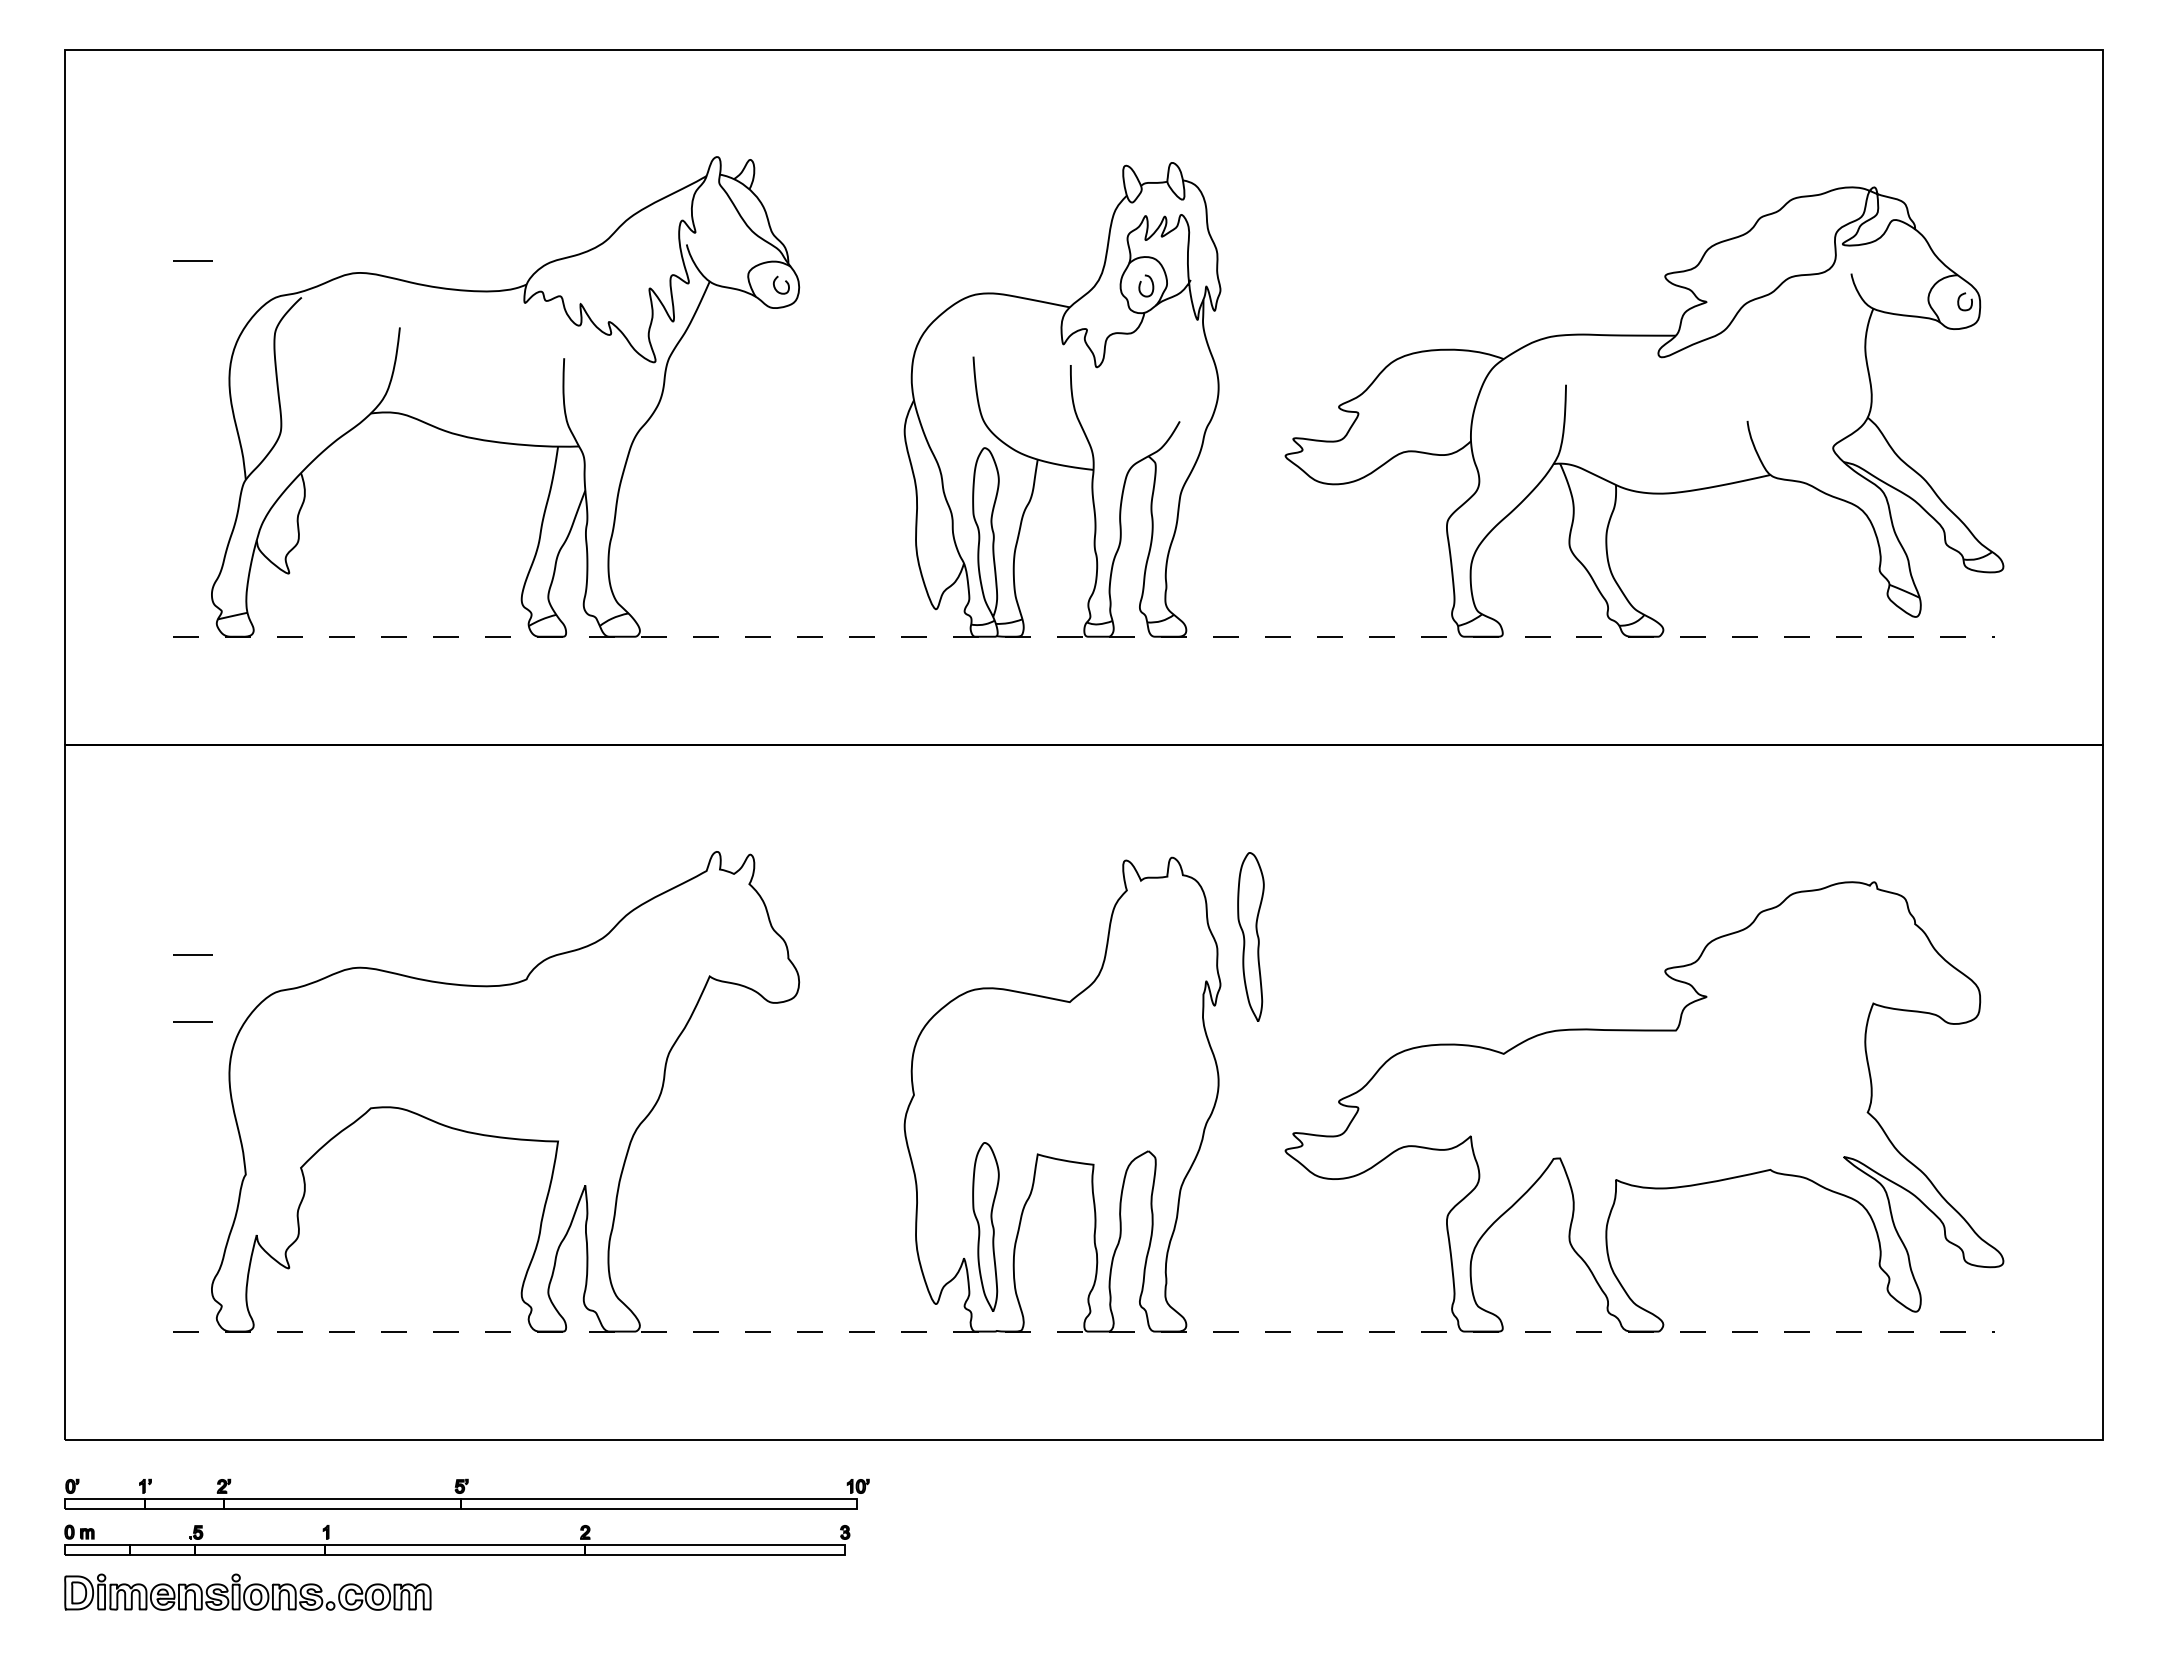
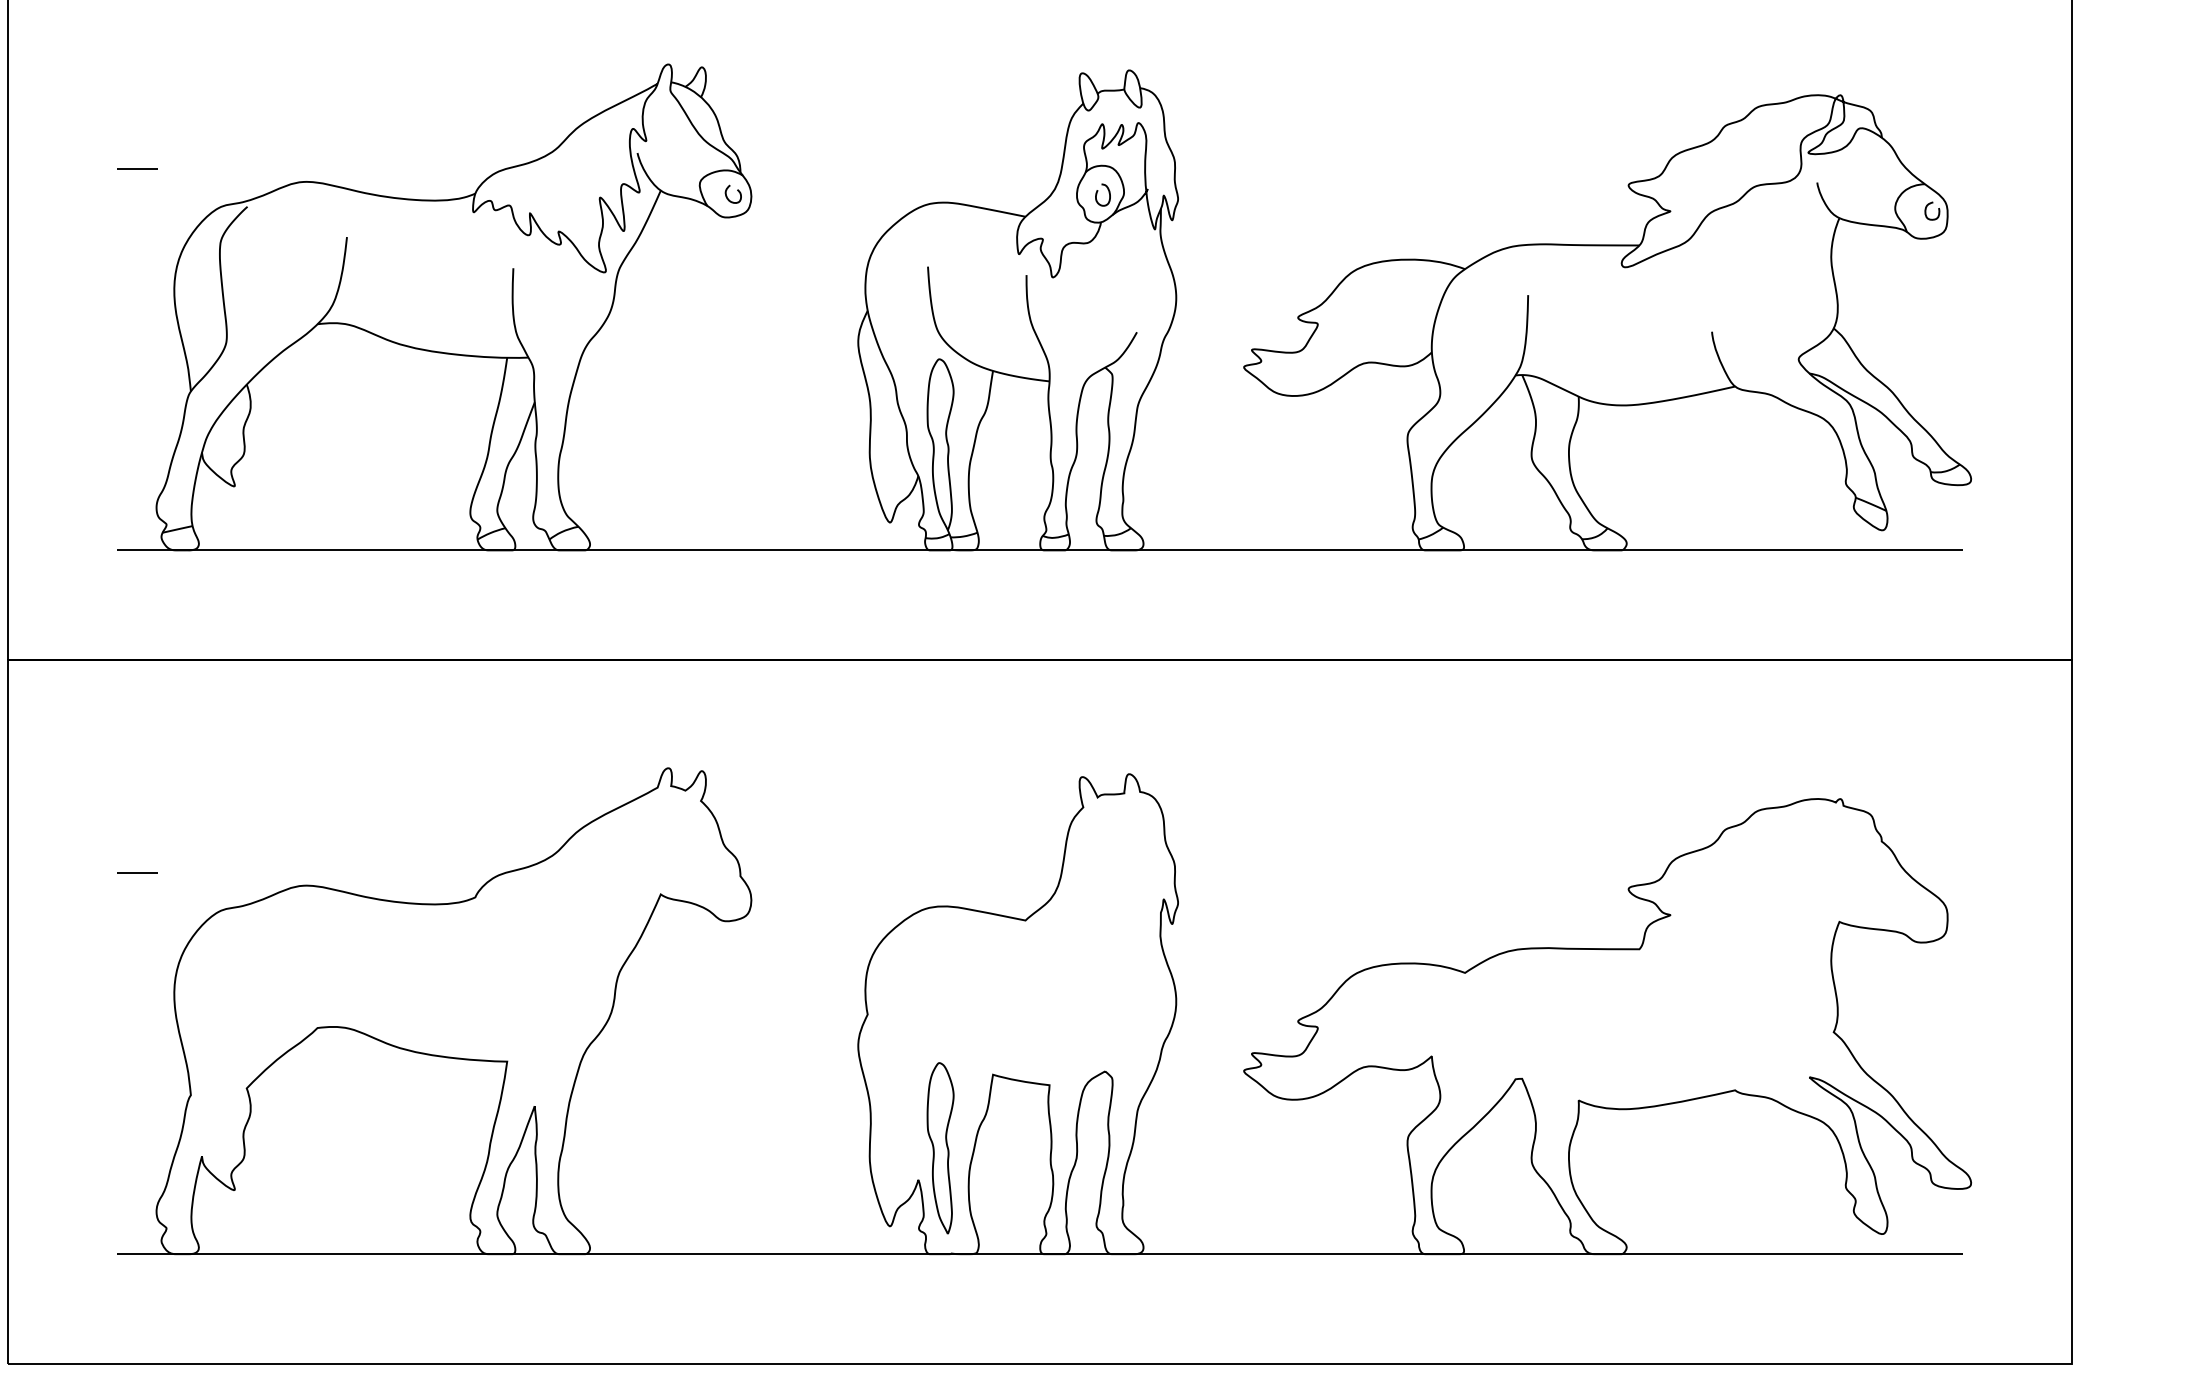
line: (1084, 636) -> (1040, 550), dashed -> solid
part: (1250, 936) -> (1208, 853), removed
line: (192, 1021) -> (136, 940), removed
line: (1084, 1331) -> (1040, 1254), dashed -> solid

